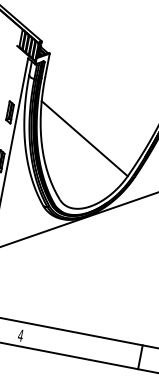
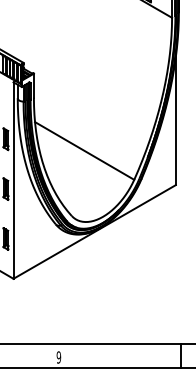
text: (20, 335) -> (58, 357), 4 -> 9

